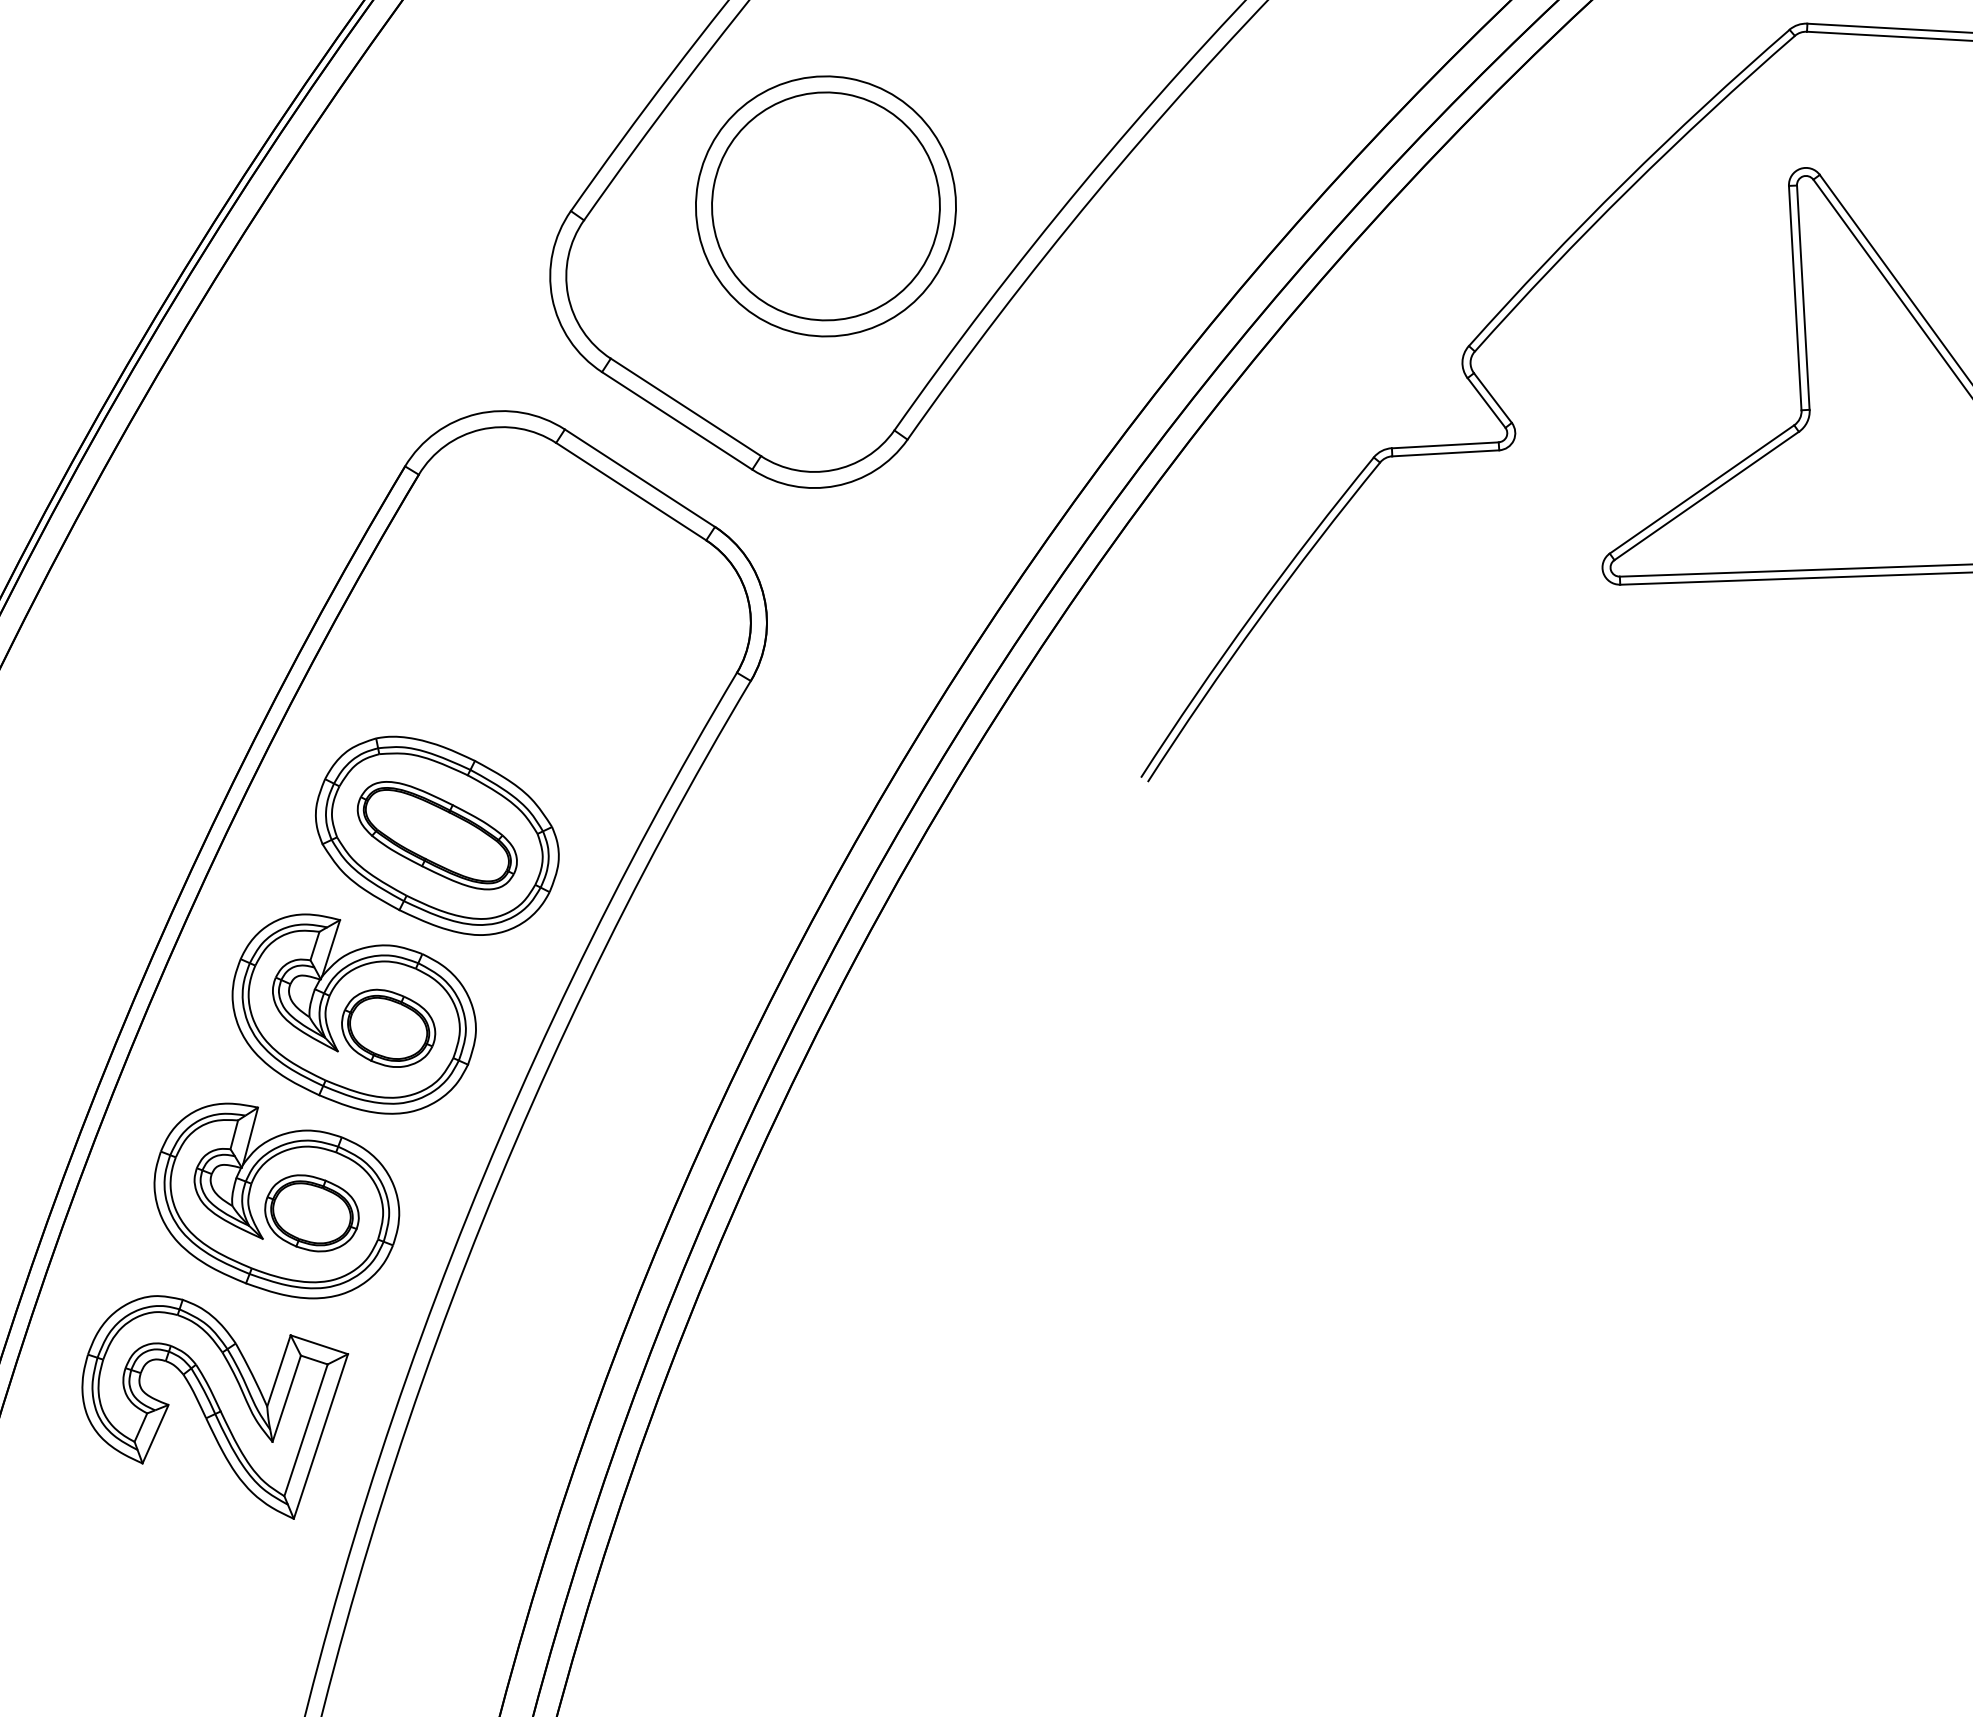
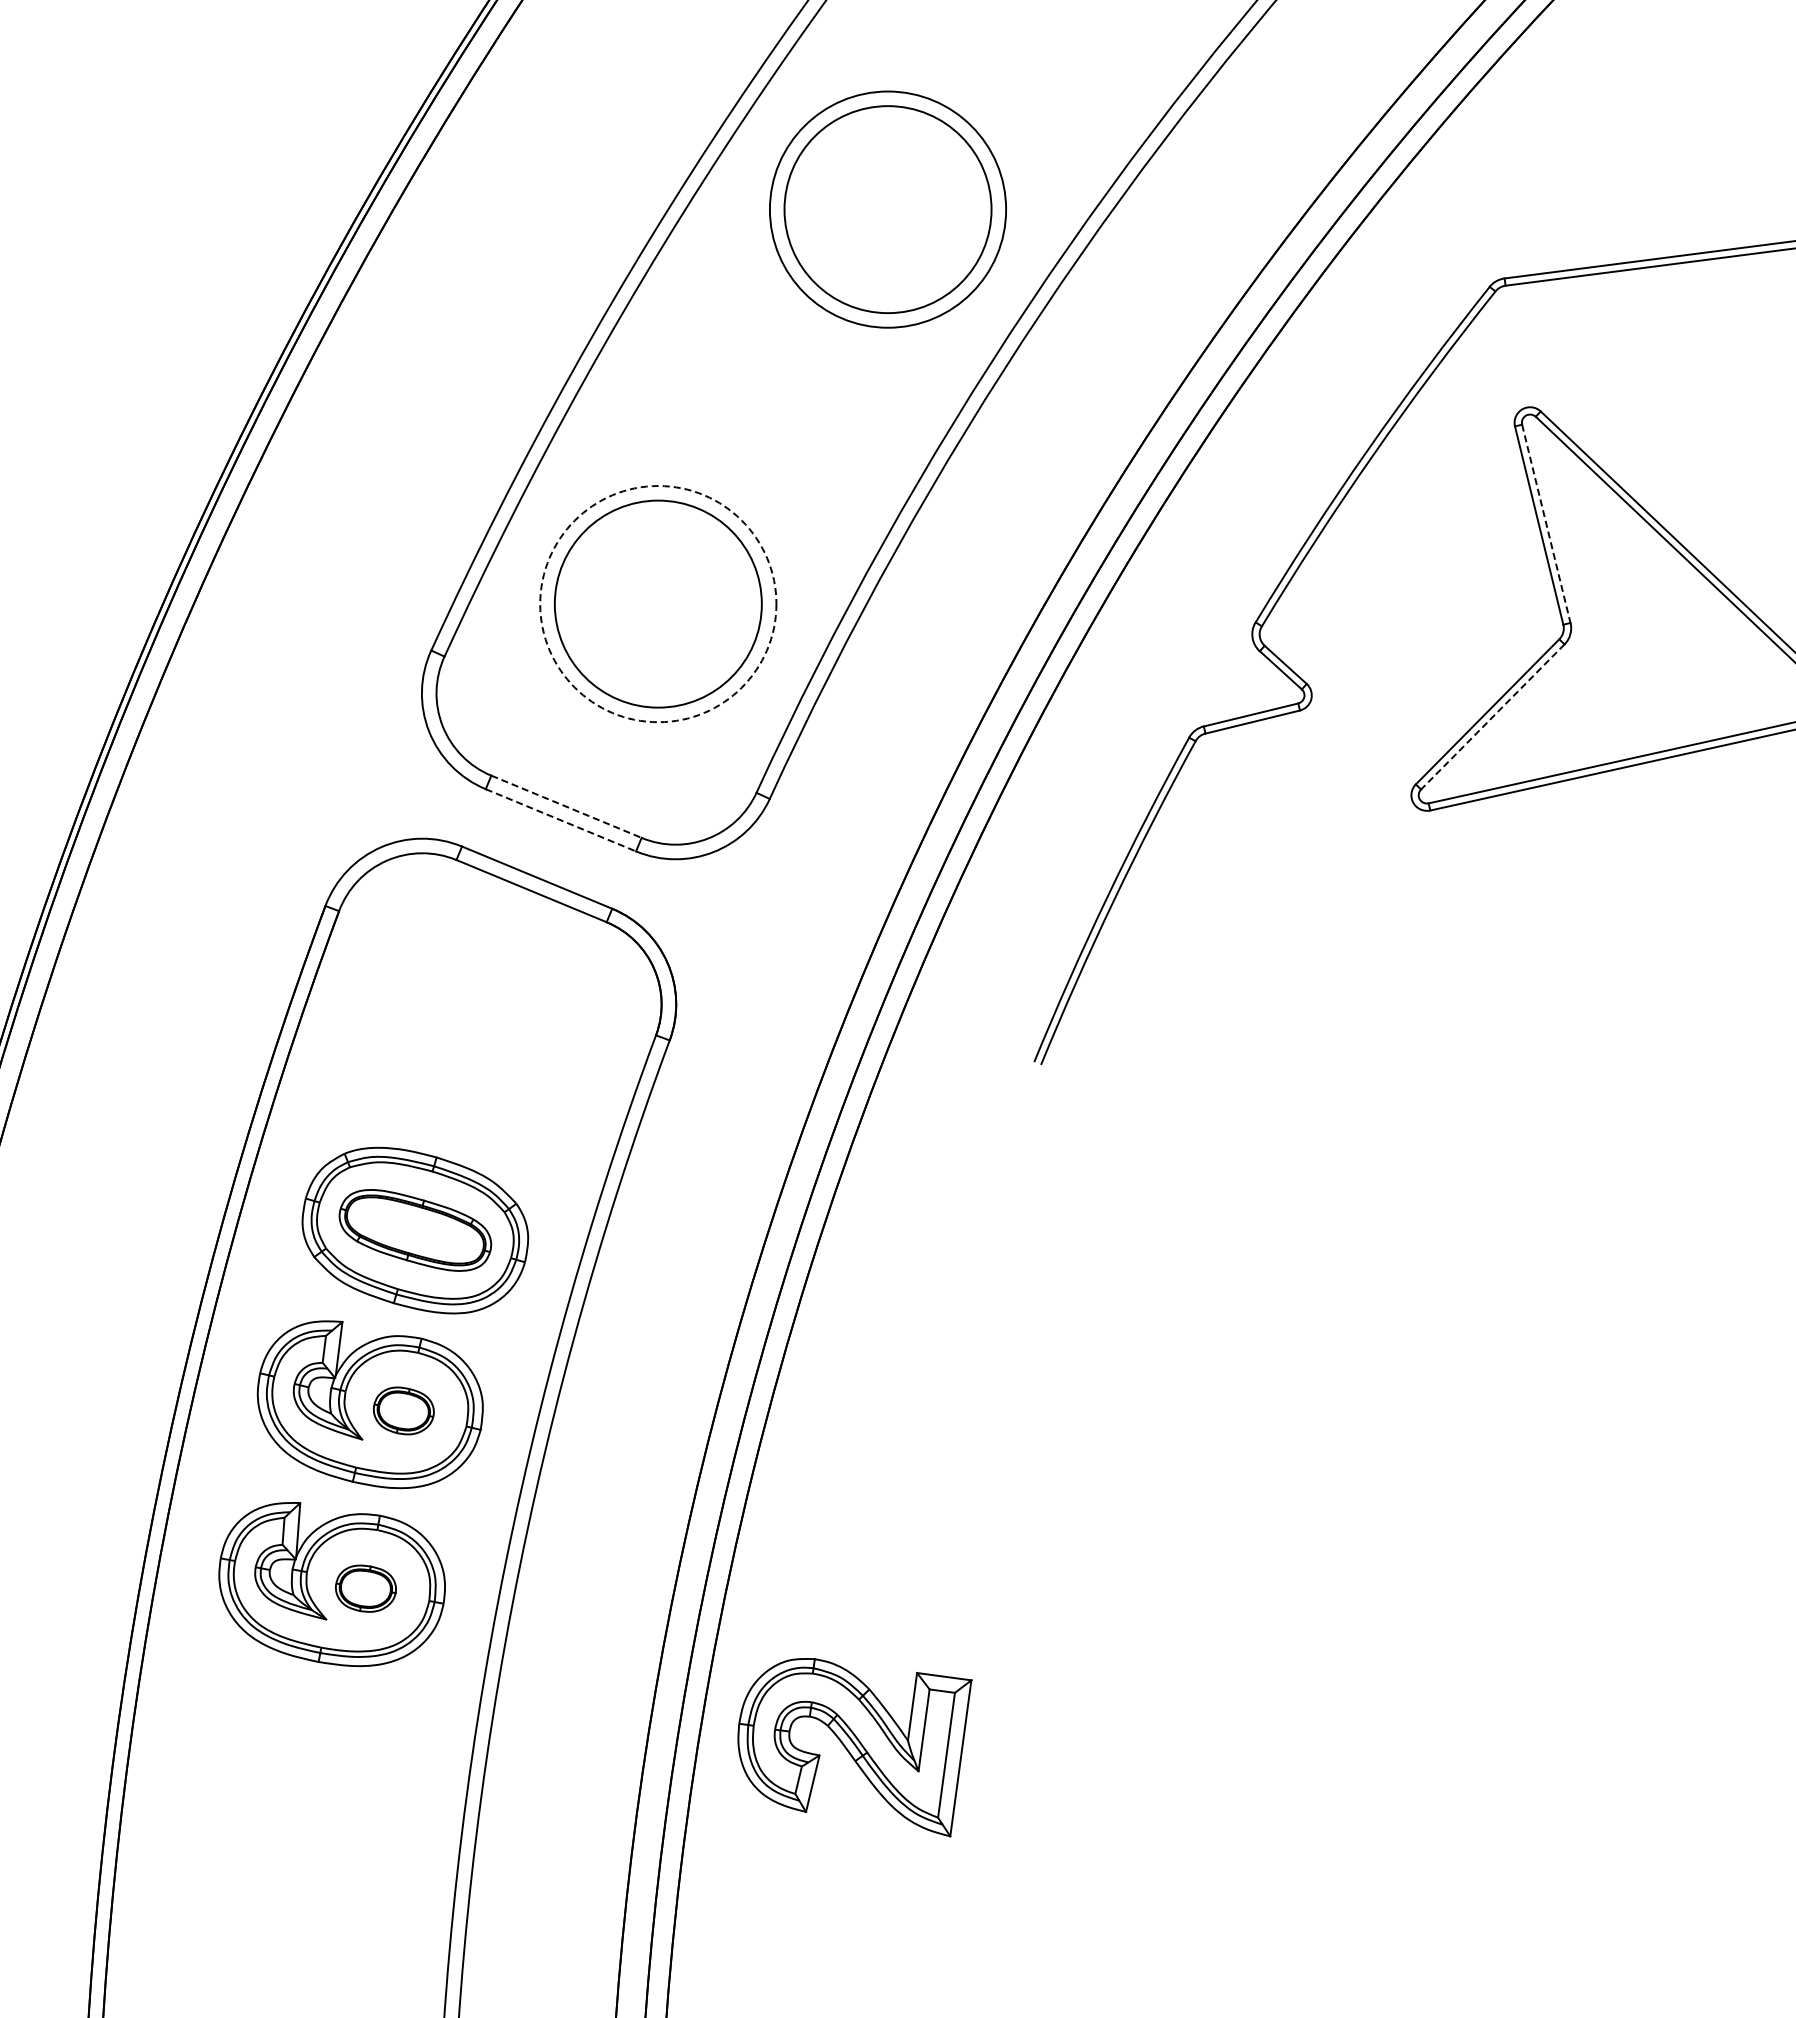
circle: (826, 206) -> (658, 604), solid -> dashed
line: (1803, 298) -> (1546, 524), solid -> dashed
line: (685, 407) -> (566, 806), solid -> dashed
line: (677, 421) -> (561, 820), solid -> dashed
line: (1706, 496) -> (1492, 717), solid -> dashed
part: (388, 1028) -> (403, 1410), size x0.7
part: (311, 1213) -> (365, 1588), size x0.7
part: (207, 1403) -> (854, 1747), moved

